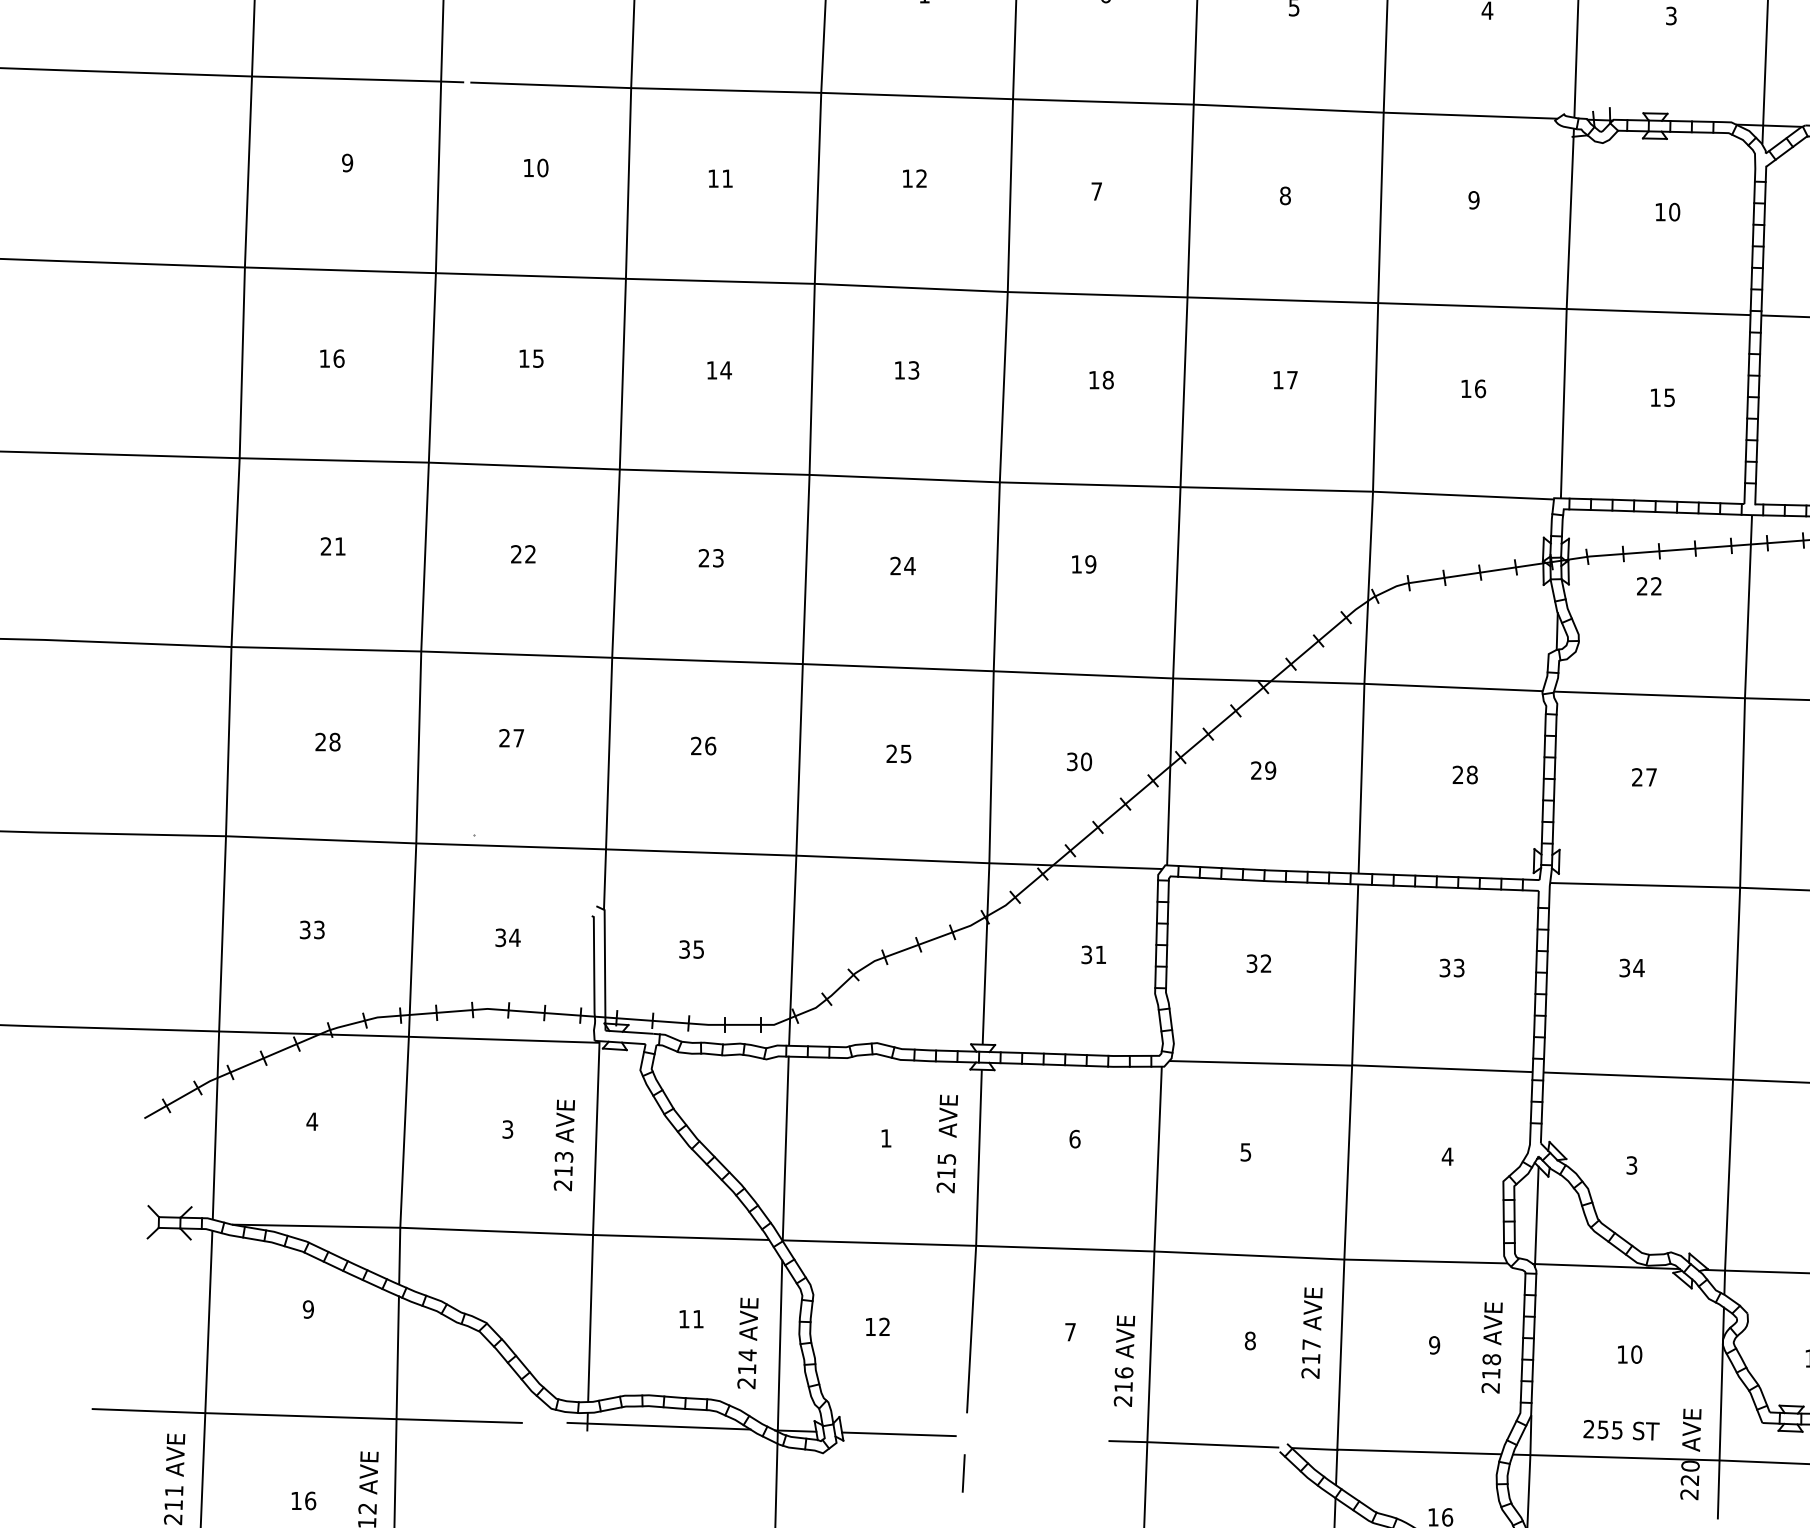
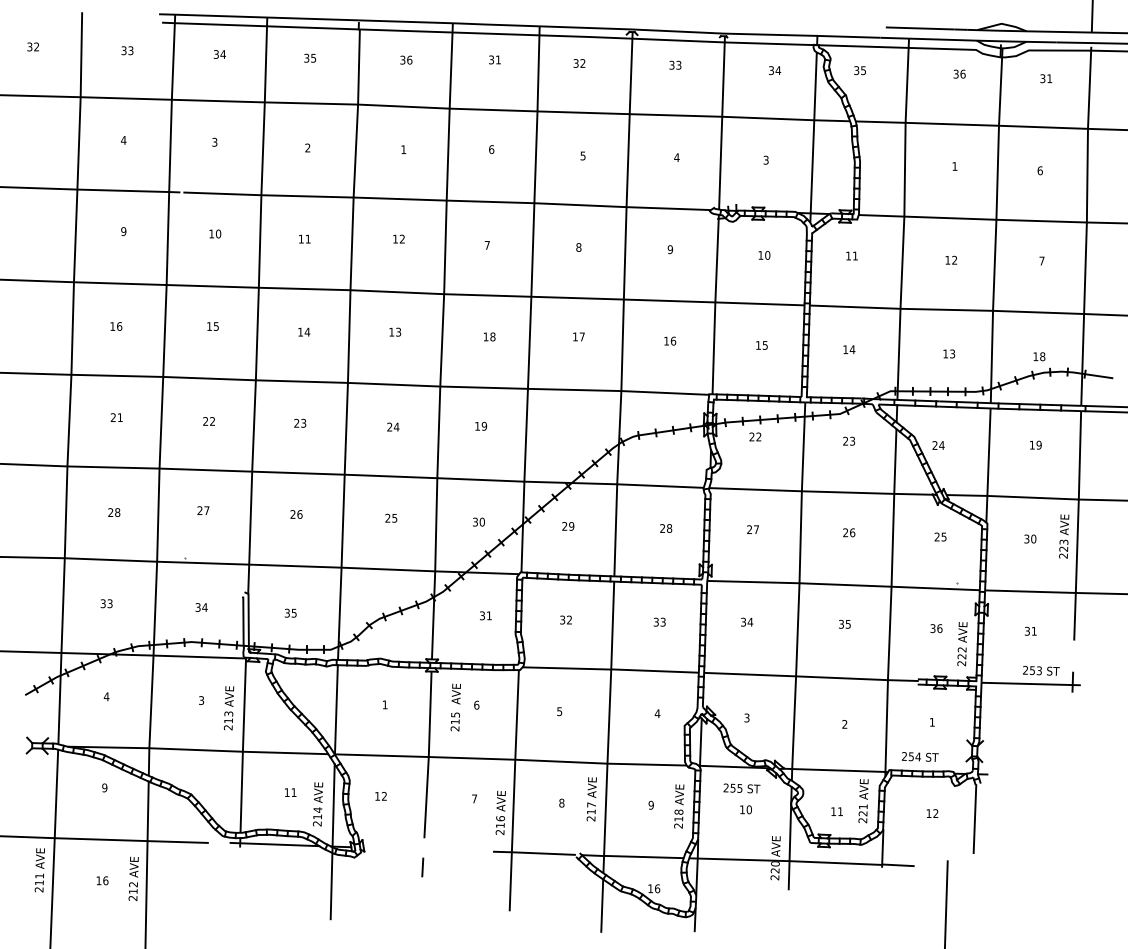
text: (946, 1143) -> (455, 707), moved
text: (1620, 1430) -> (741, 788), moved
line: (897, 1434) -> (390, 848), removed

